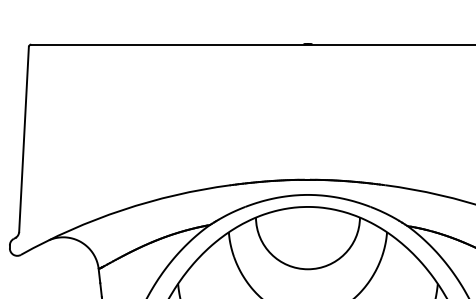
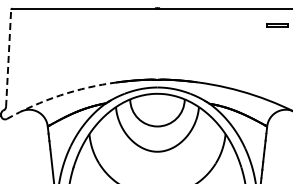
line: (23, 139) -> (8, 58), solid -> dashed
arc: (122, 210) -> (60, 95), solid -> dashed

